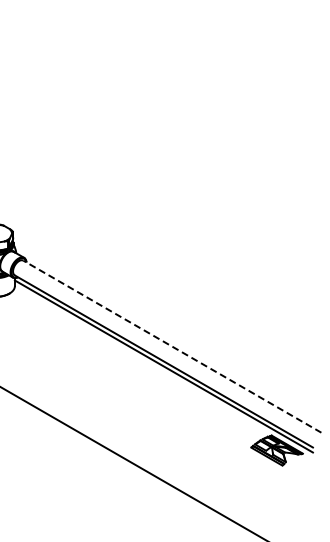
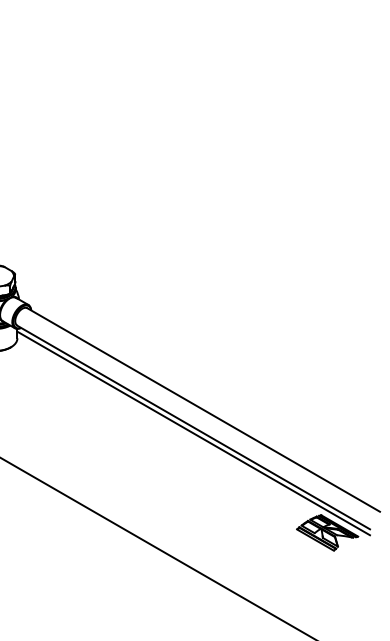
line: (171, 346) -> (202, 409), dashed -> solid

